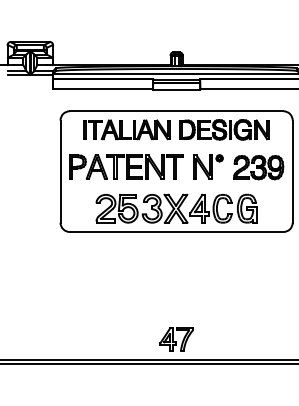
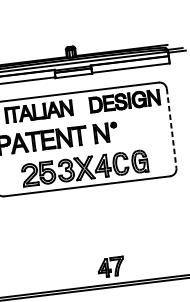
part: (224, 129) -> (124, 101), moved
part: (258, 167) -> (144, 128), removed
line: (292, 172) -> (171, 129), solid -> dashed
part: (176, 339) -> (111, 267), moved

